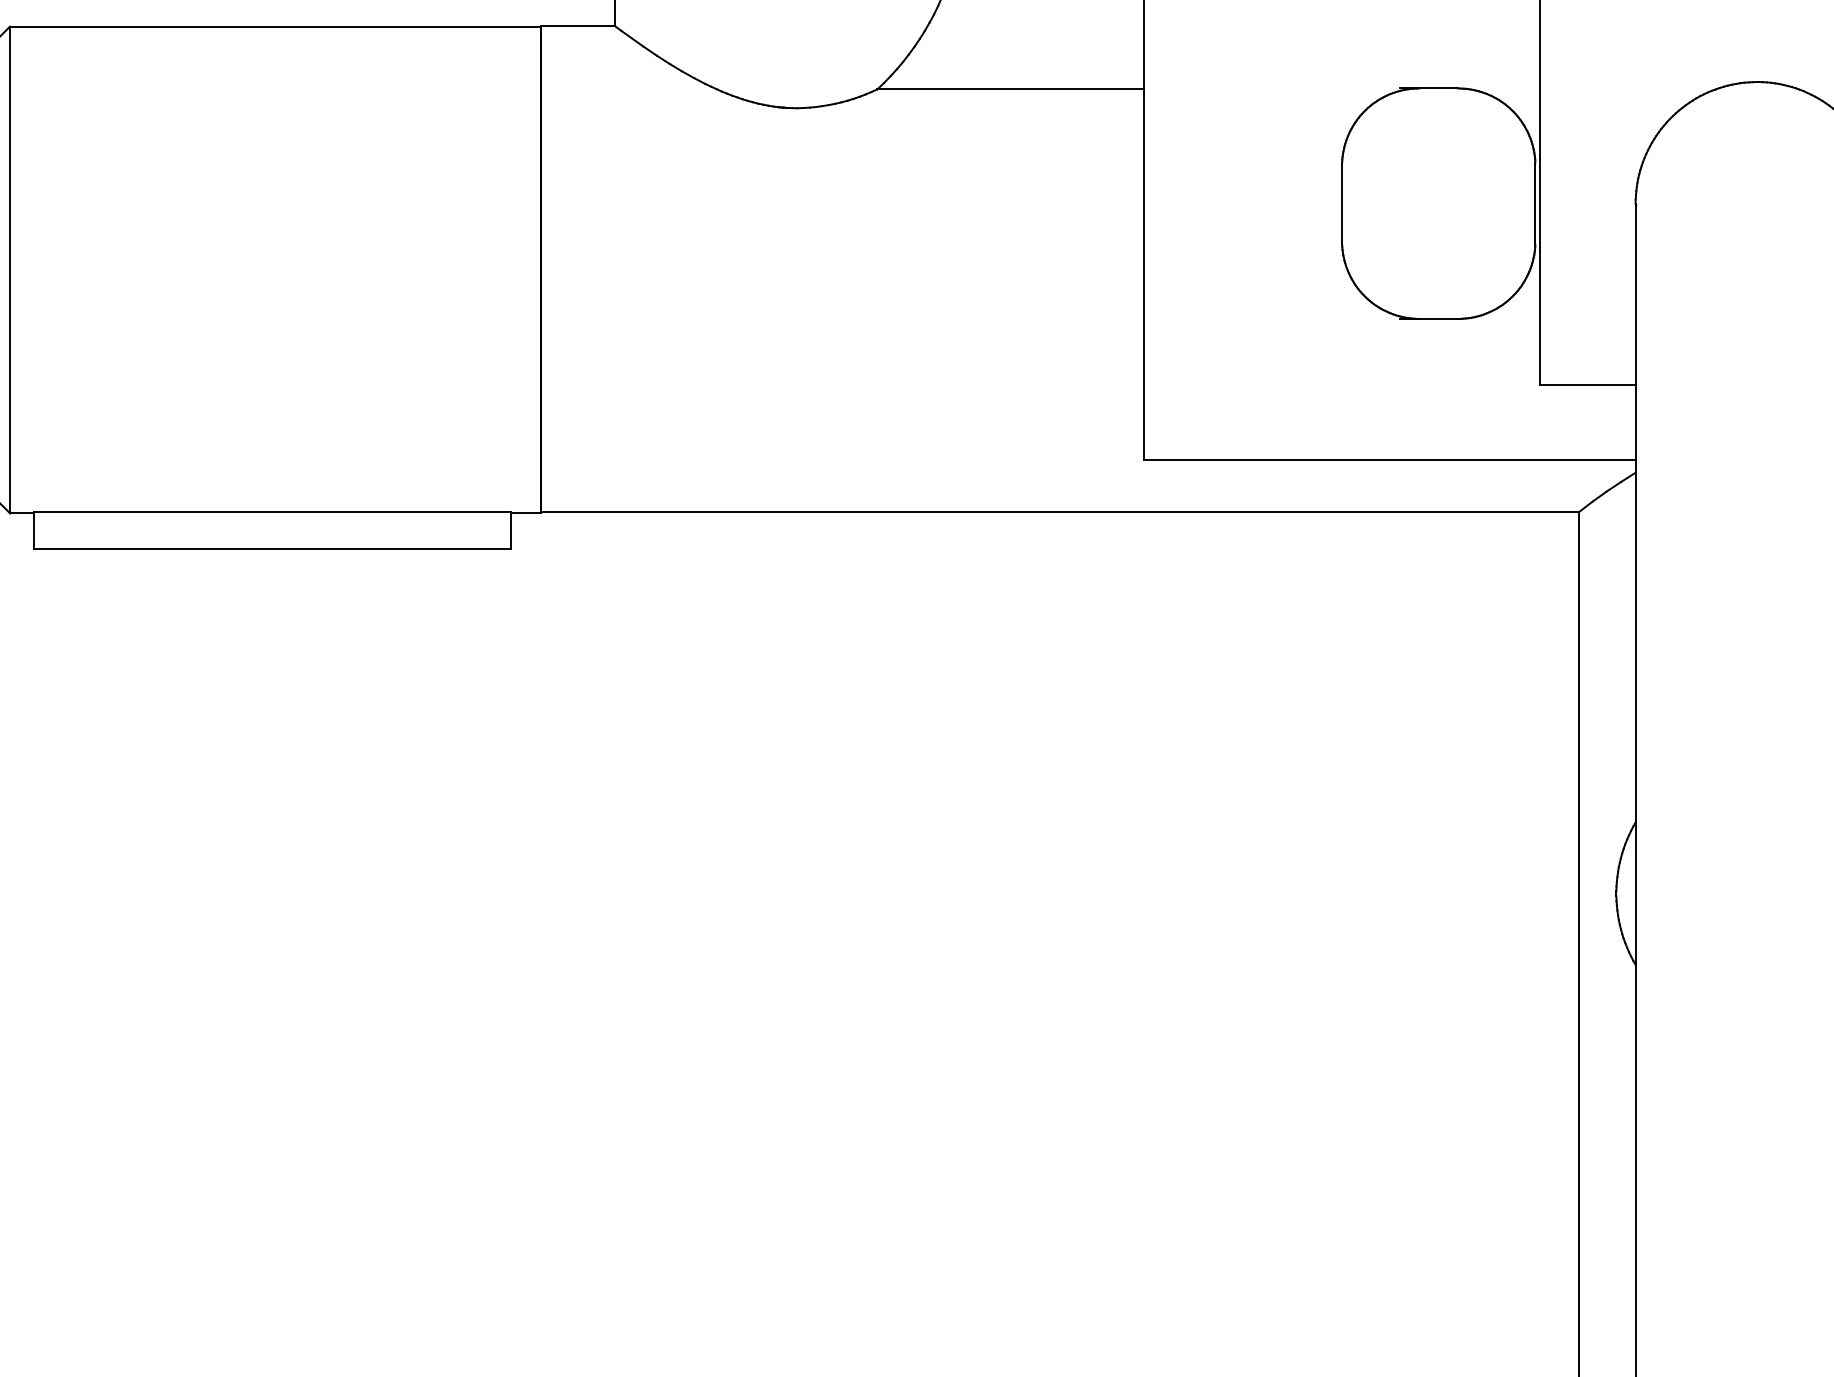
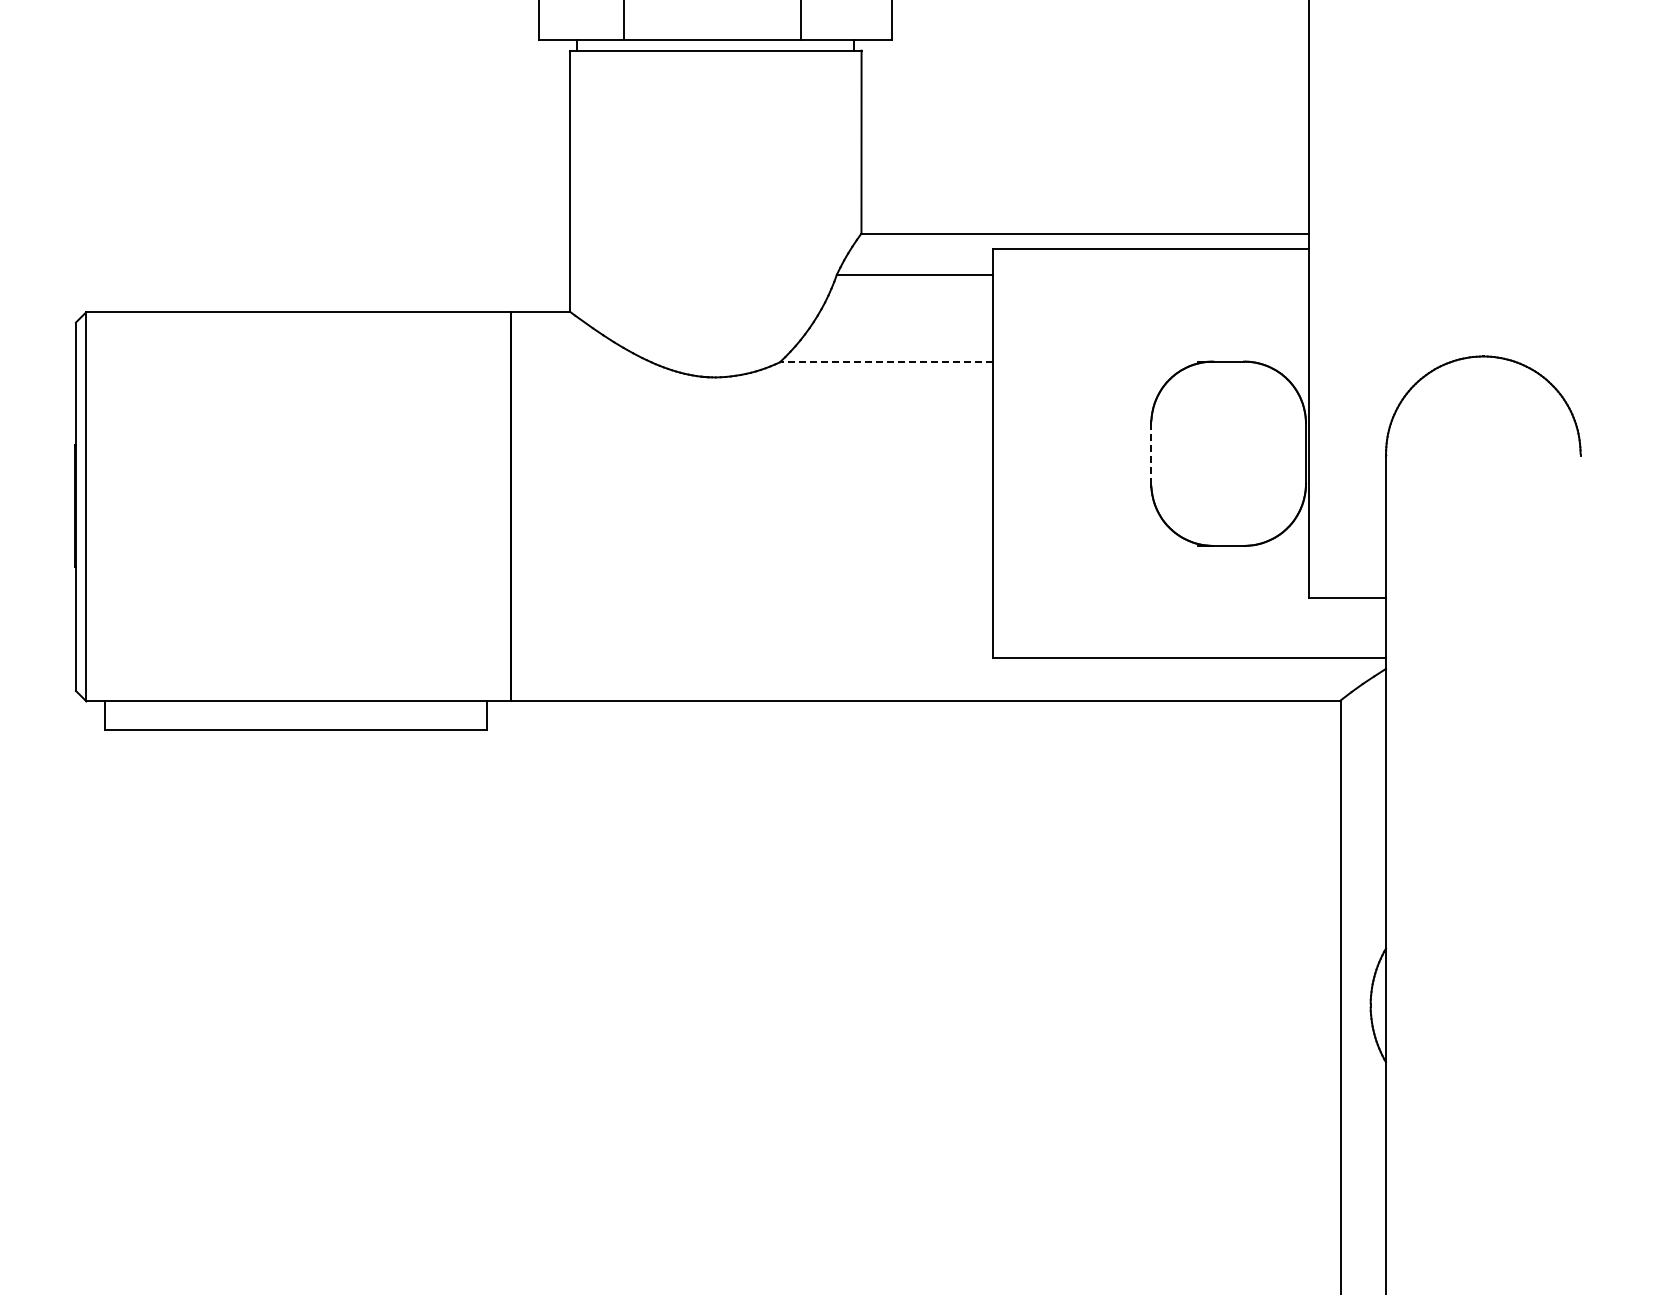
line: (1009, 89) -> (885, 362), solid -> dashed
line: (1342, 203) -> (1151, 453), solid -> dashed

